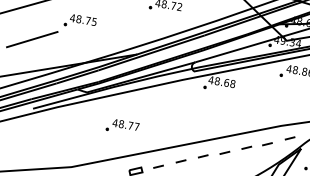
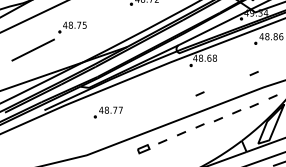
line: (272, 108) -> (253, 73), added
line: (208, 120) -> (199, 93), added
part: (121, 126) -> (107, 112), moved

